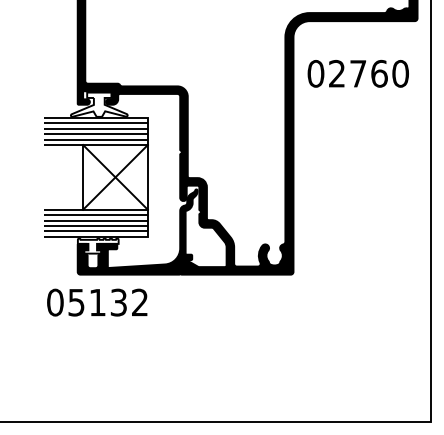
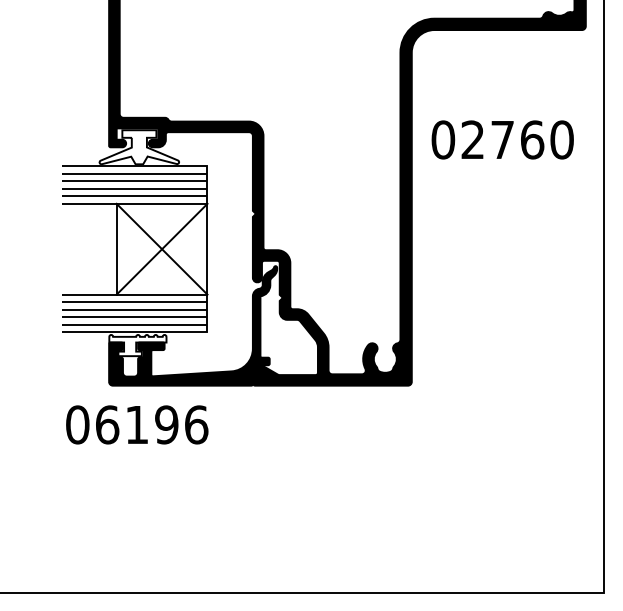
text: (358, 73) -> (502, 139), moved
text: (108, 302) -> (152, 424), 05132 -> 06196

